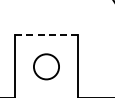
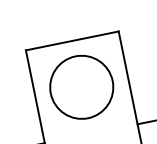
line: (47, 35) -> (73, 40), dashed -> solid
circle: (46, 66) -> (81, 86), size x1.67

